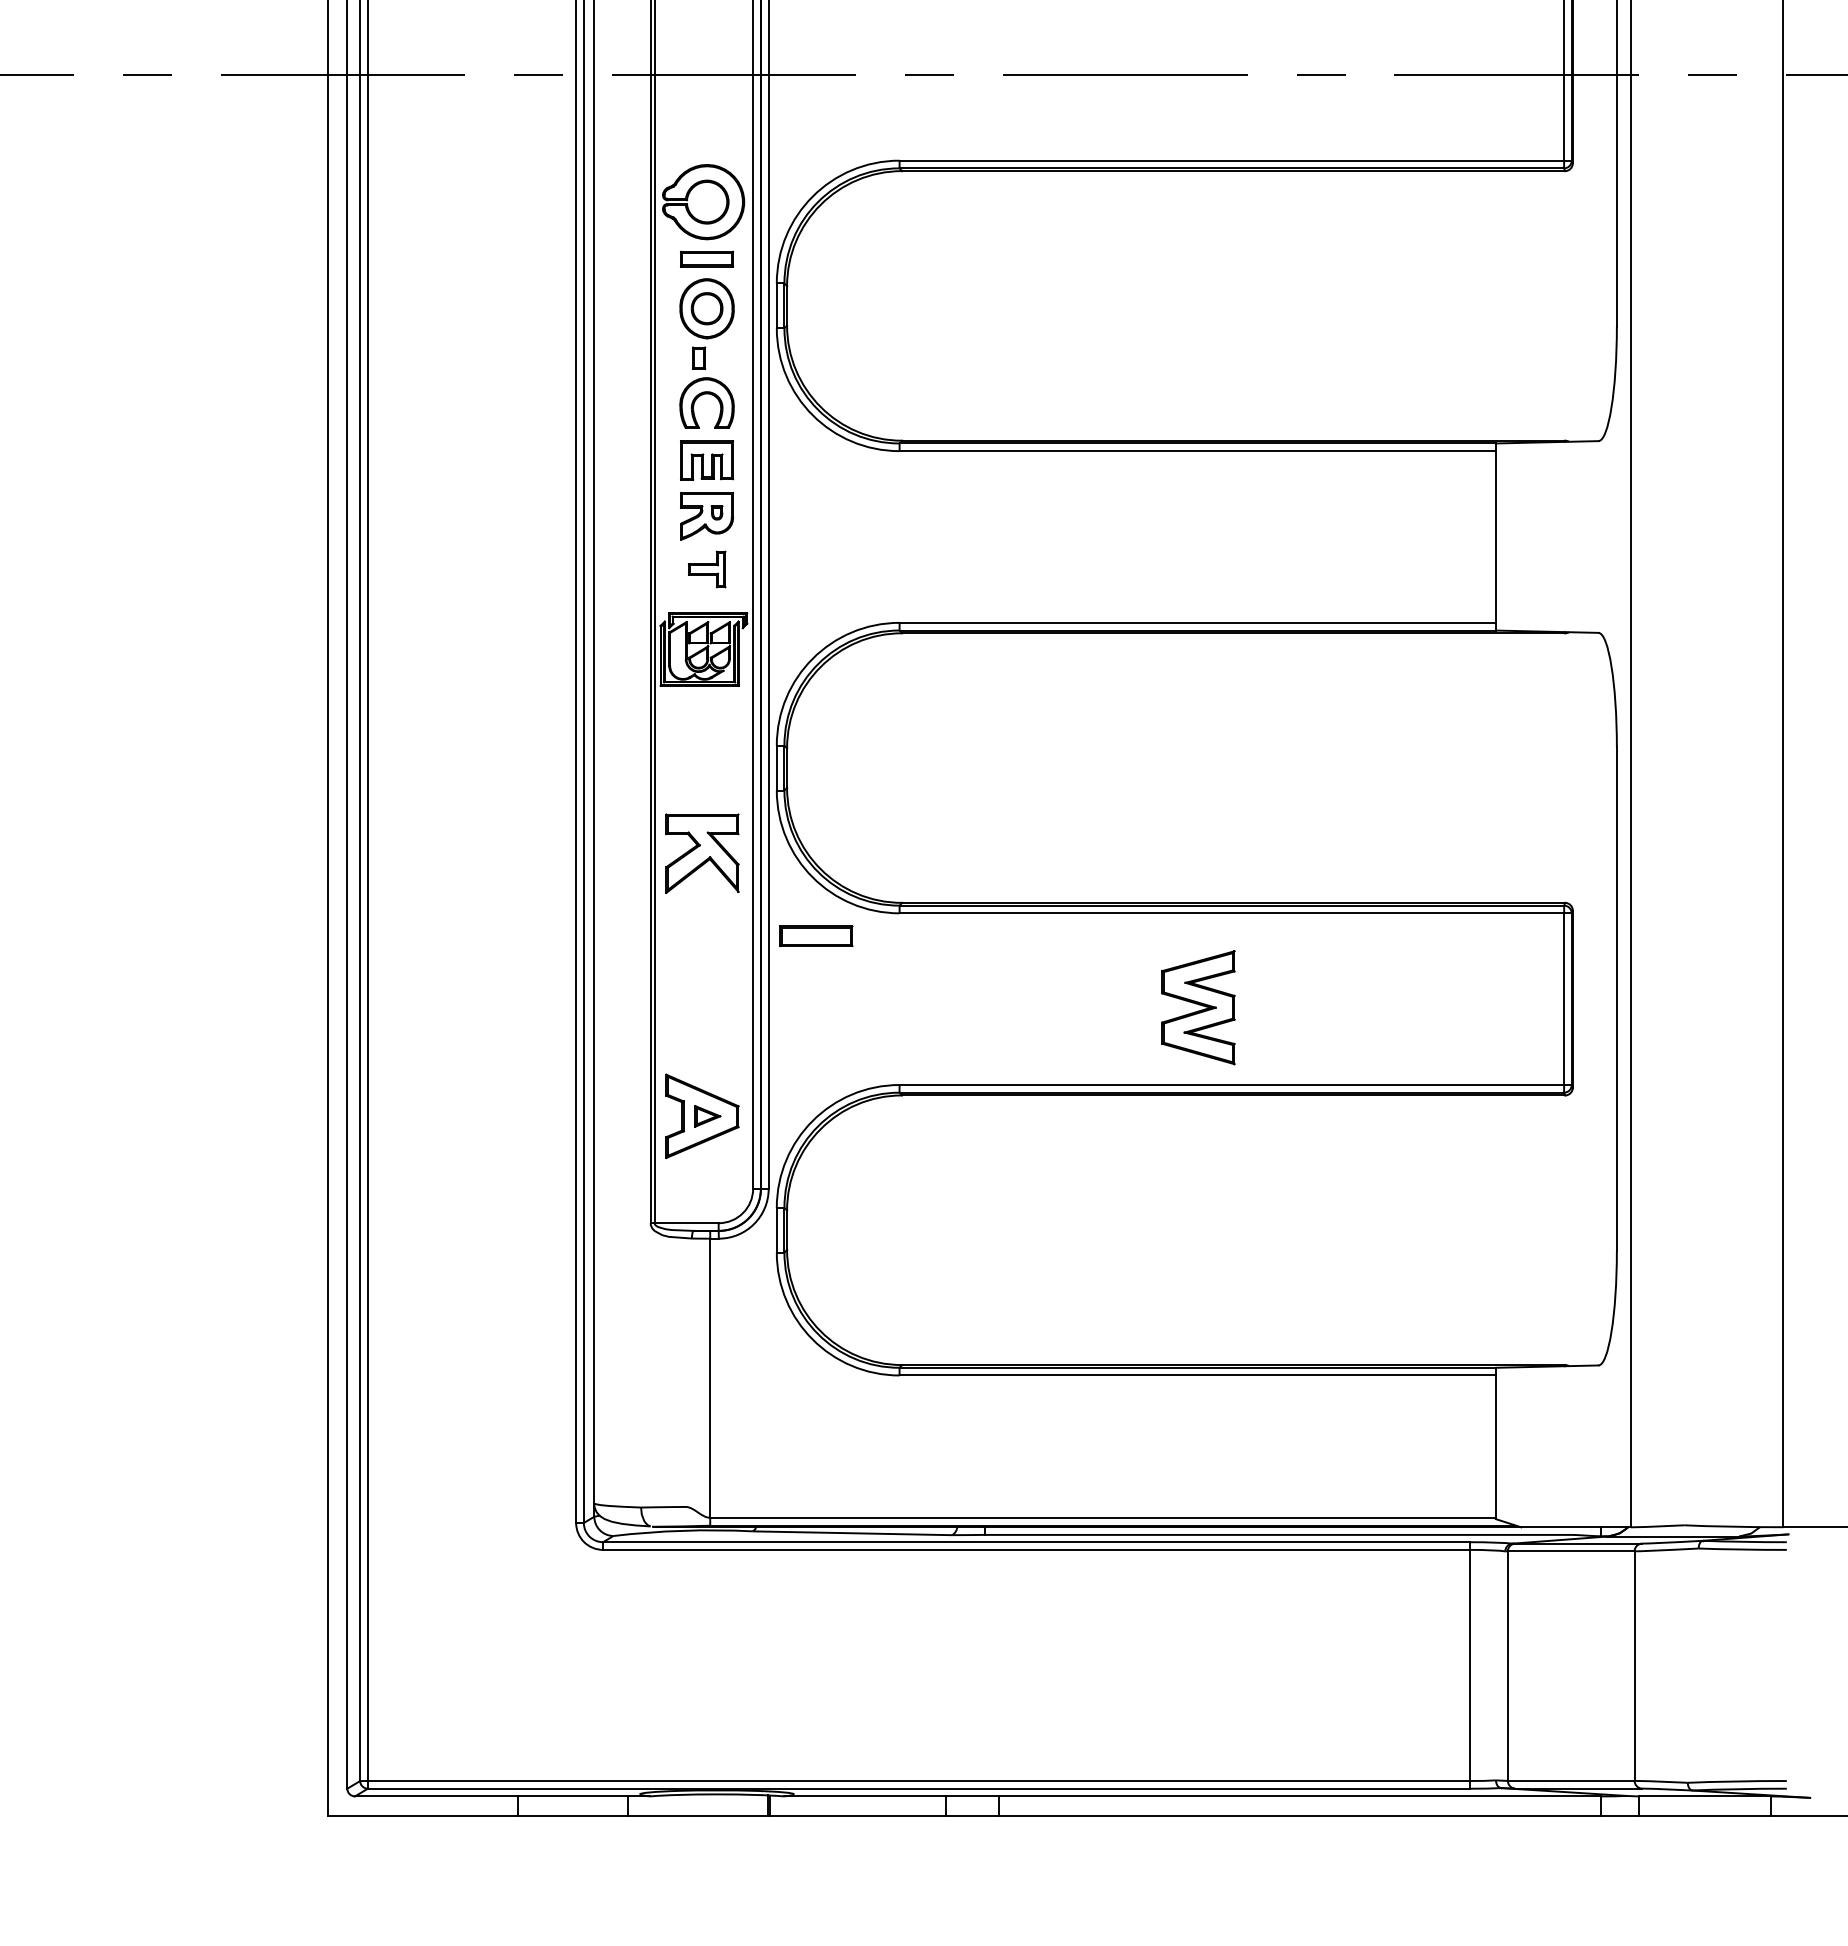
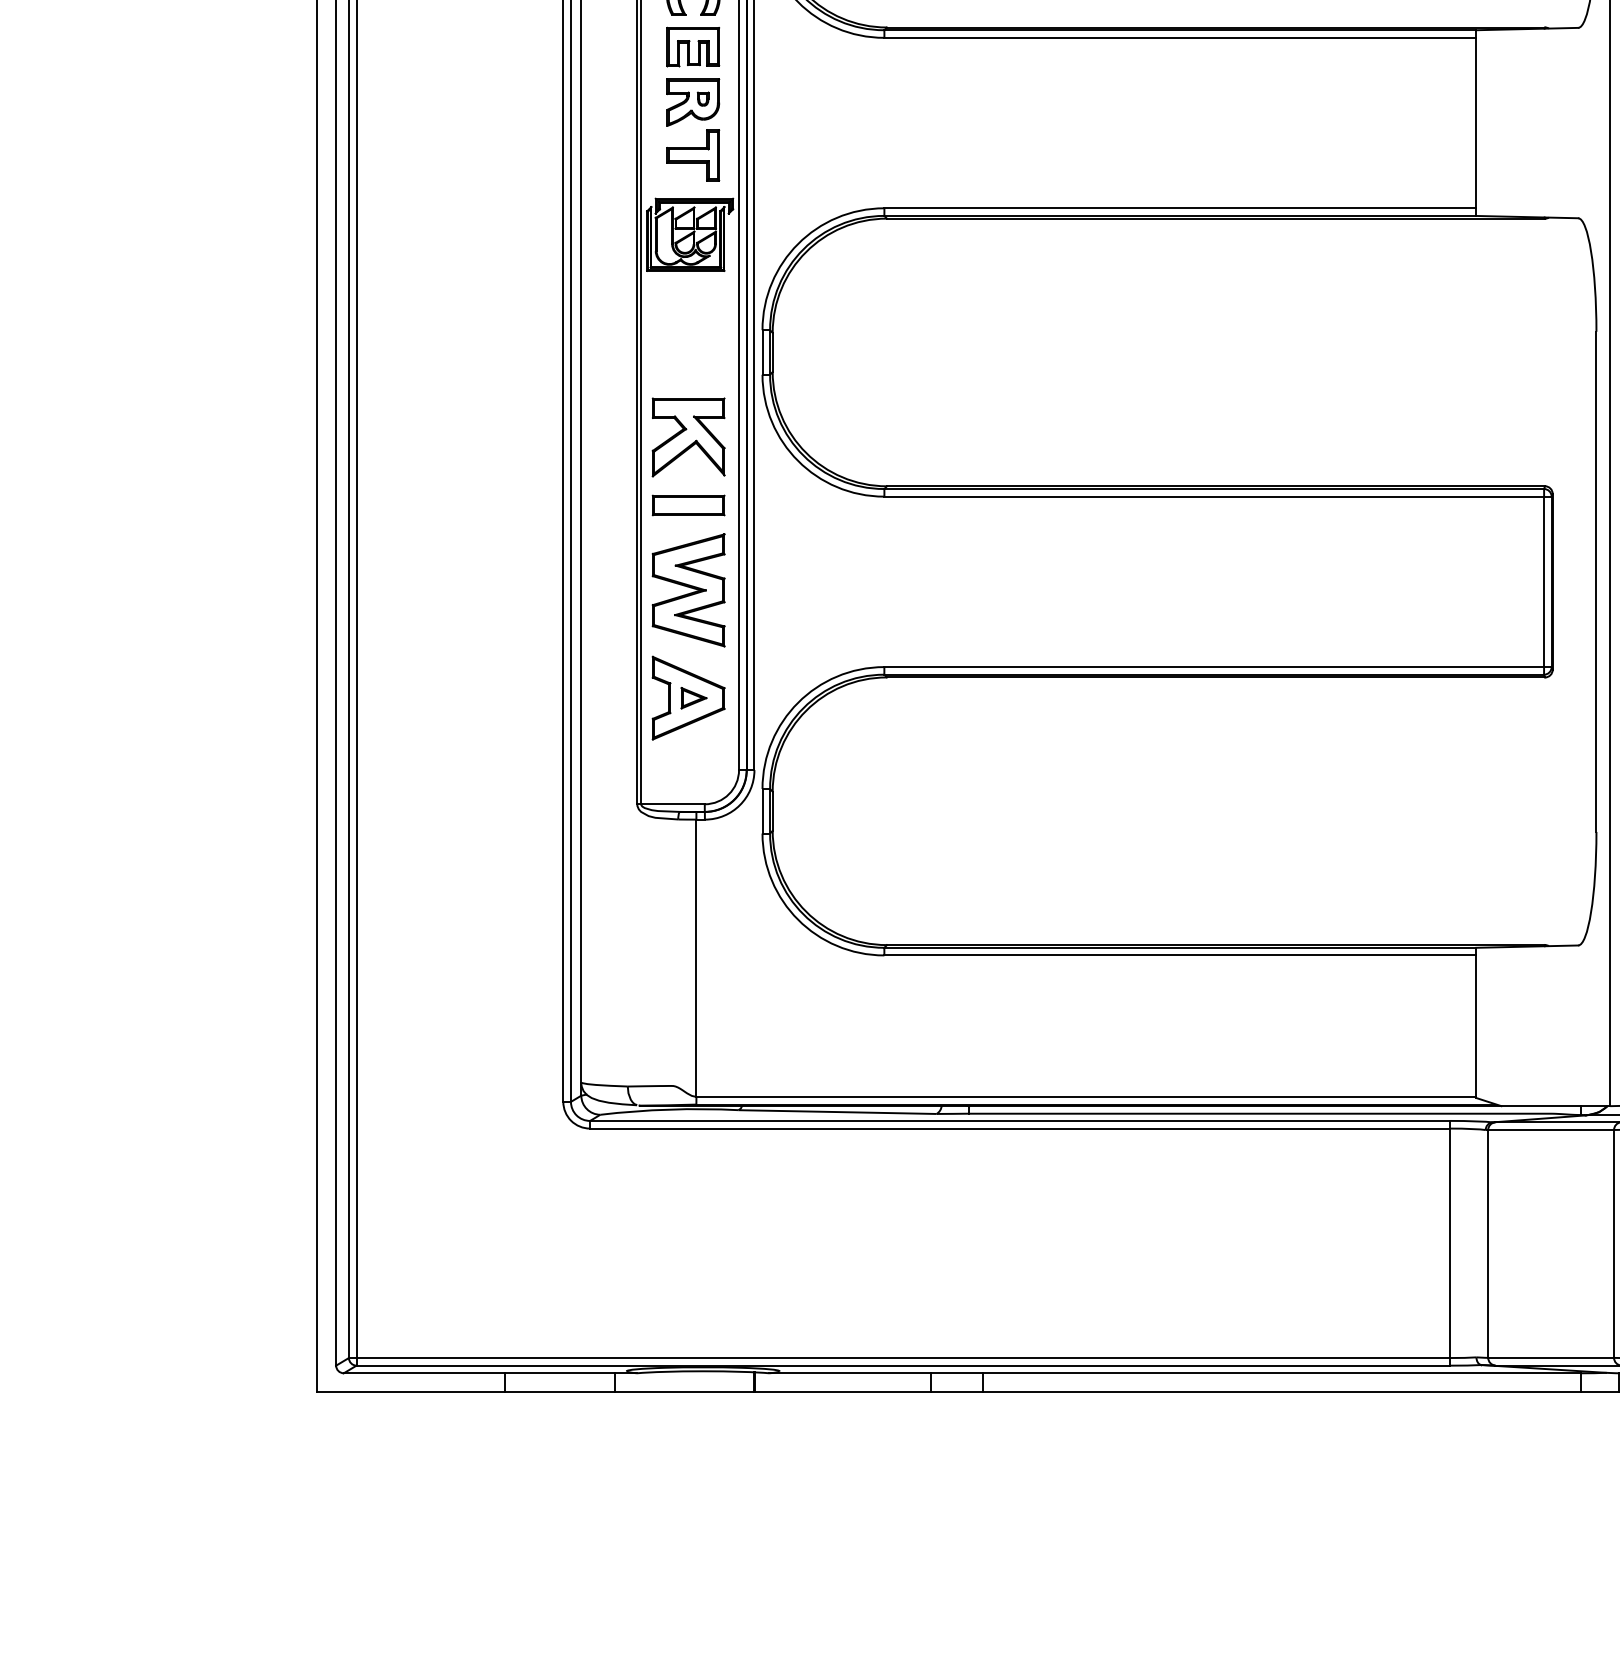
part: (707, 569) -> (693, 155), size x1.43
part: (816, 936) -> (688, 505), moved
part: (1198, 1007) -> (688, 590), moved

